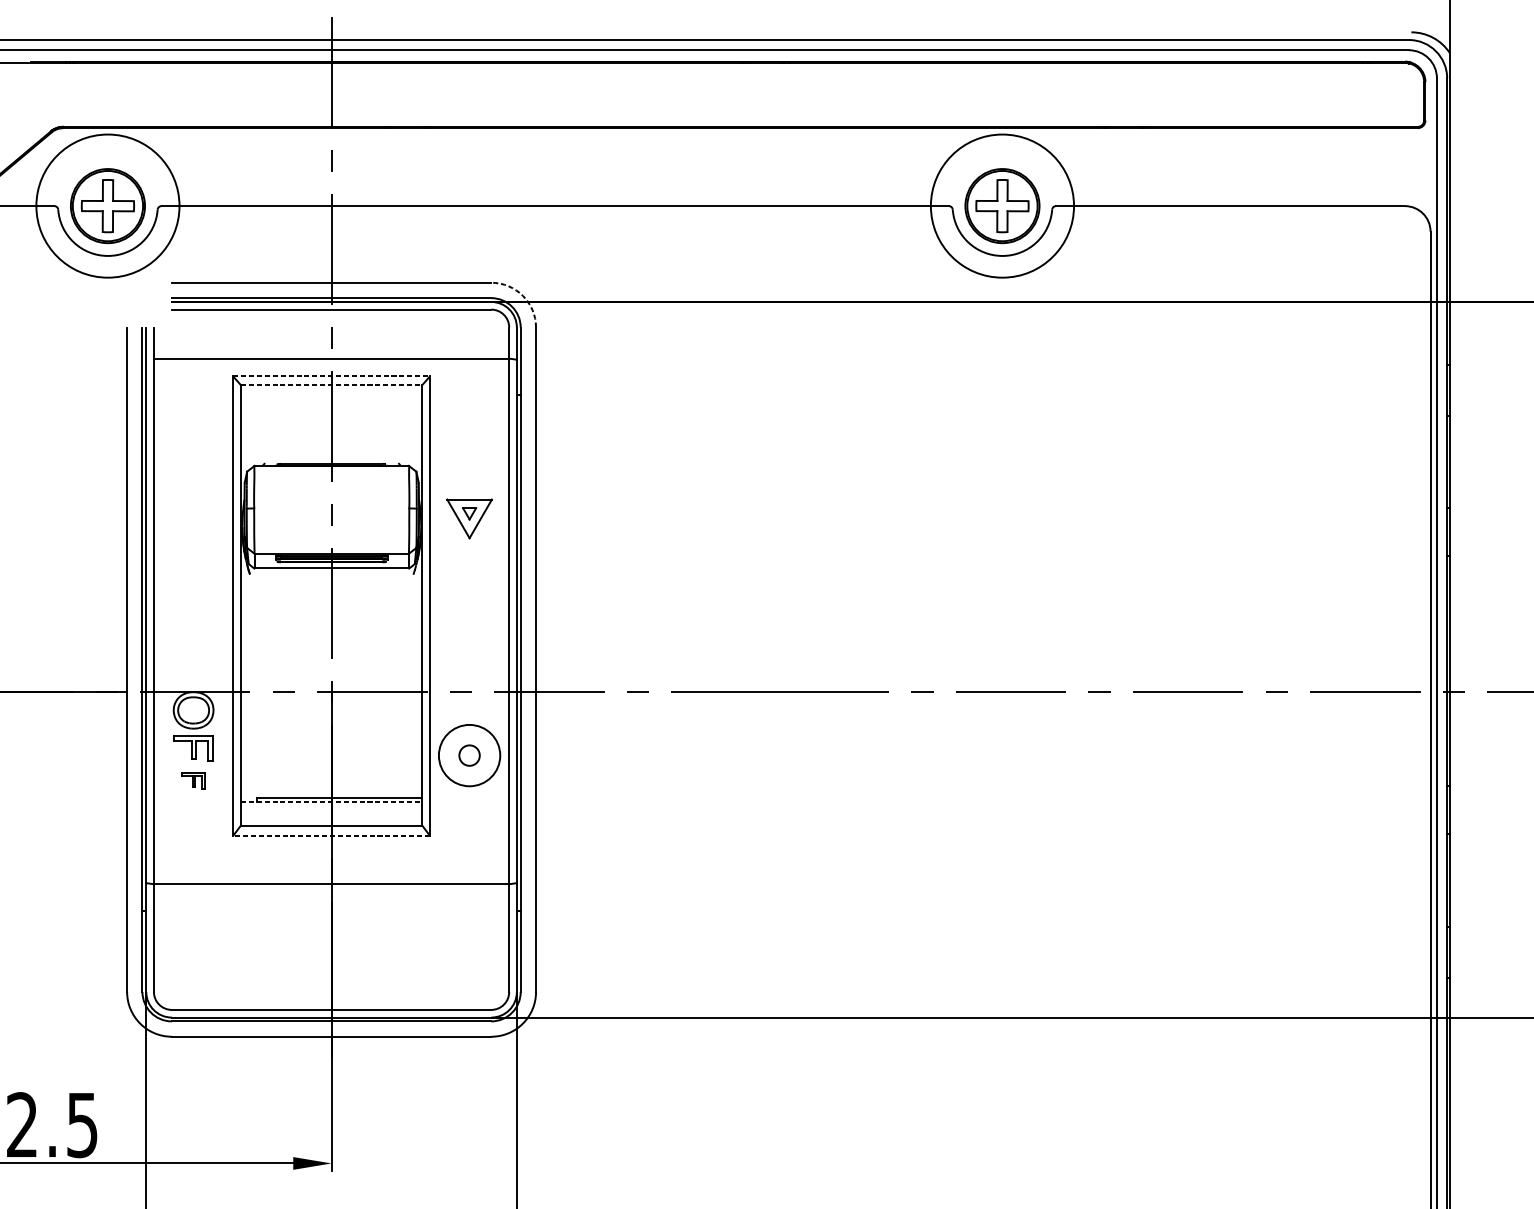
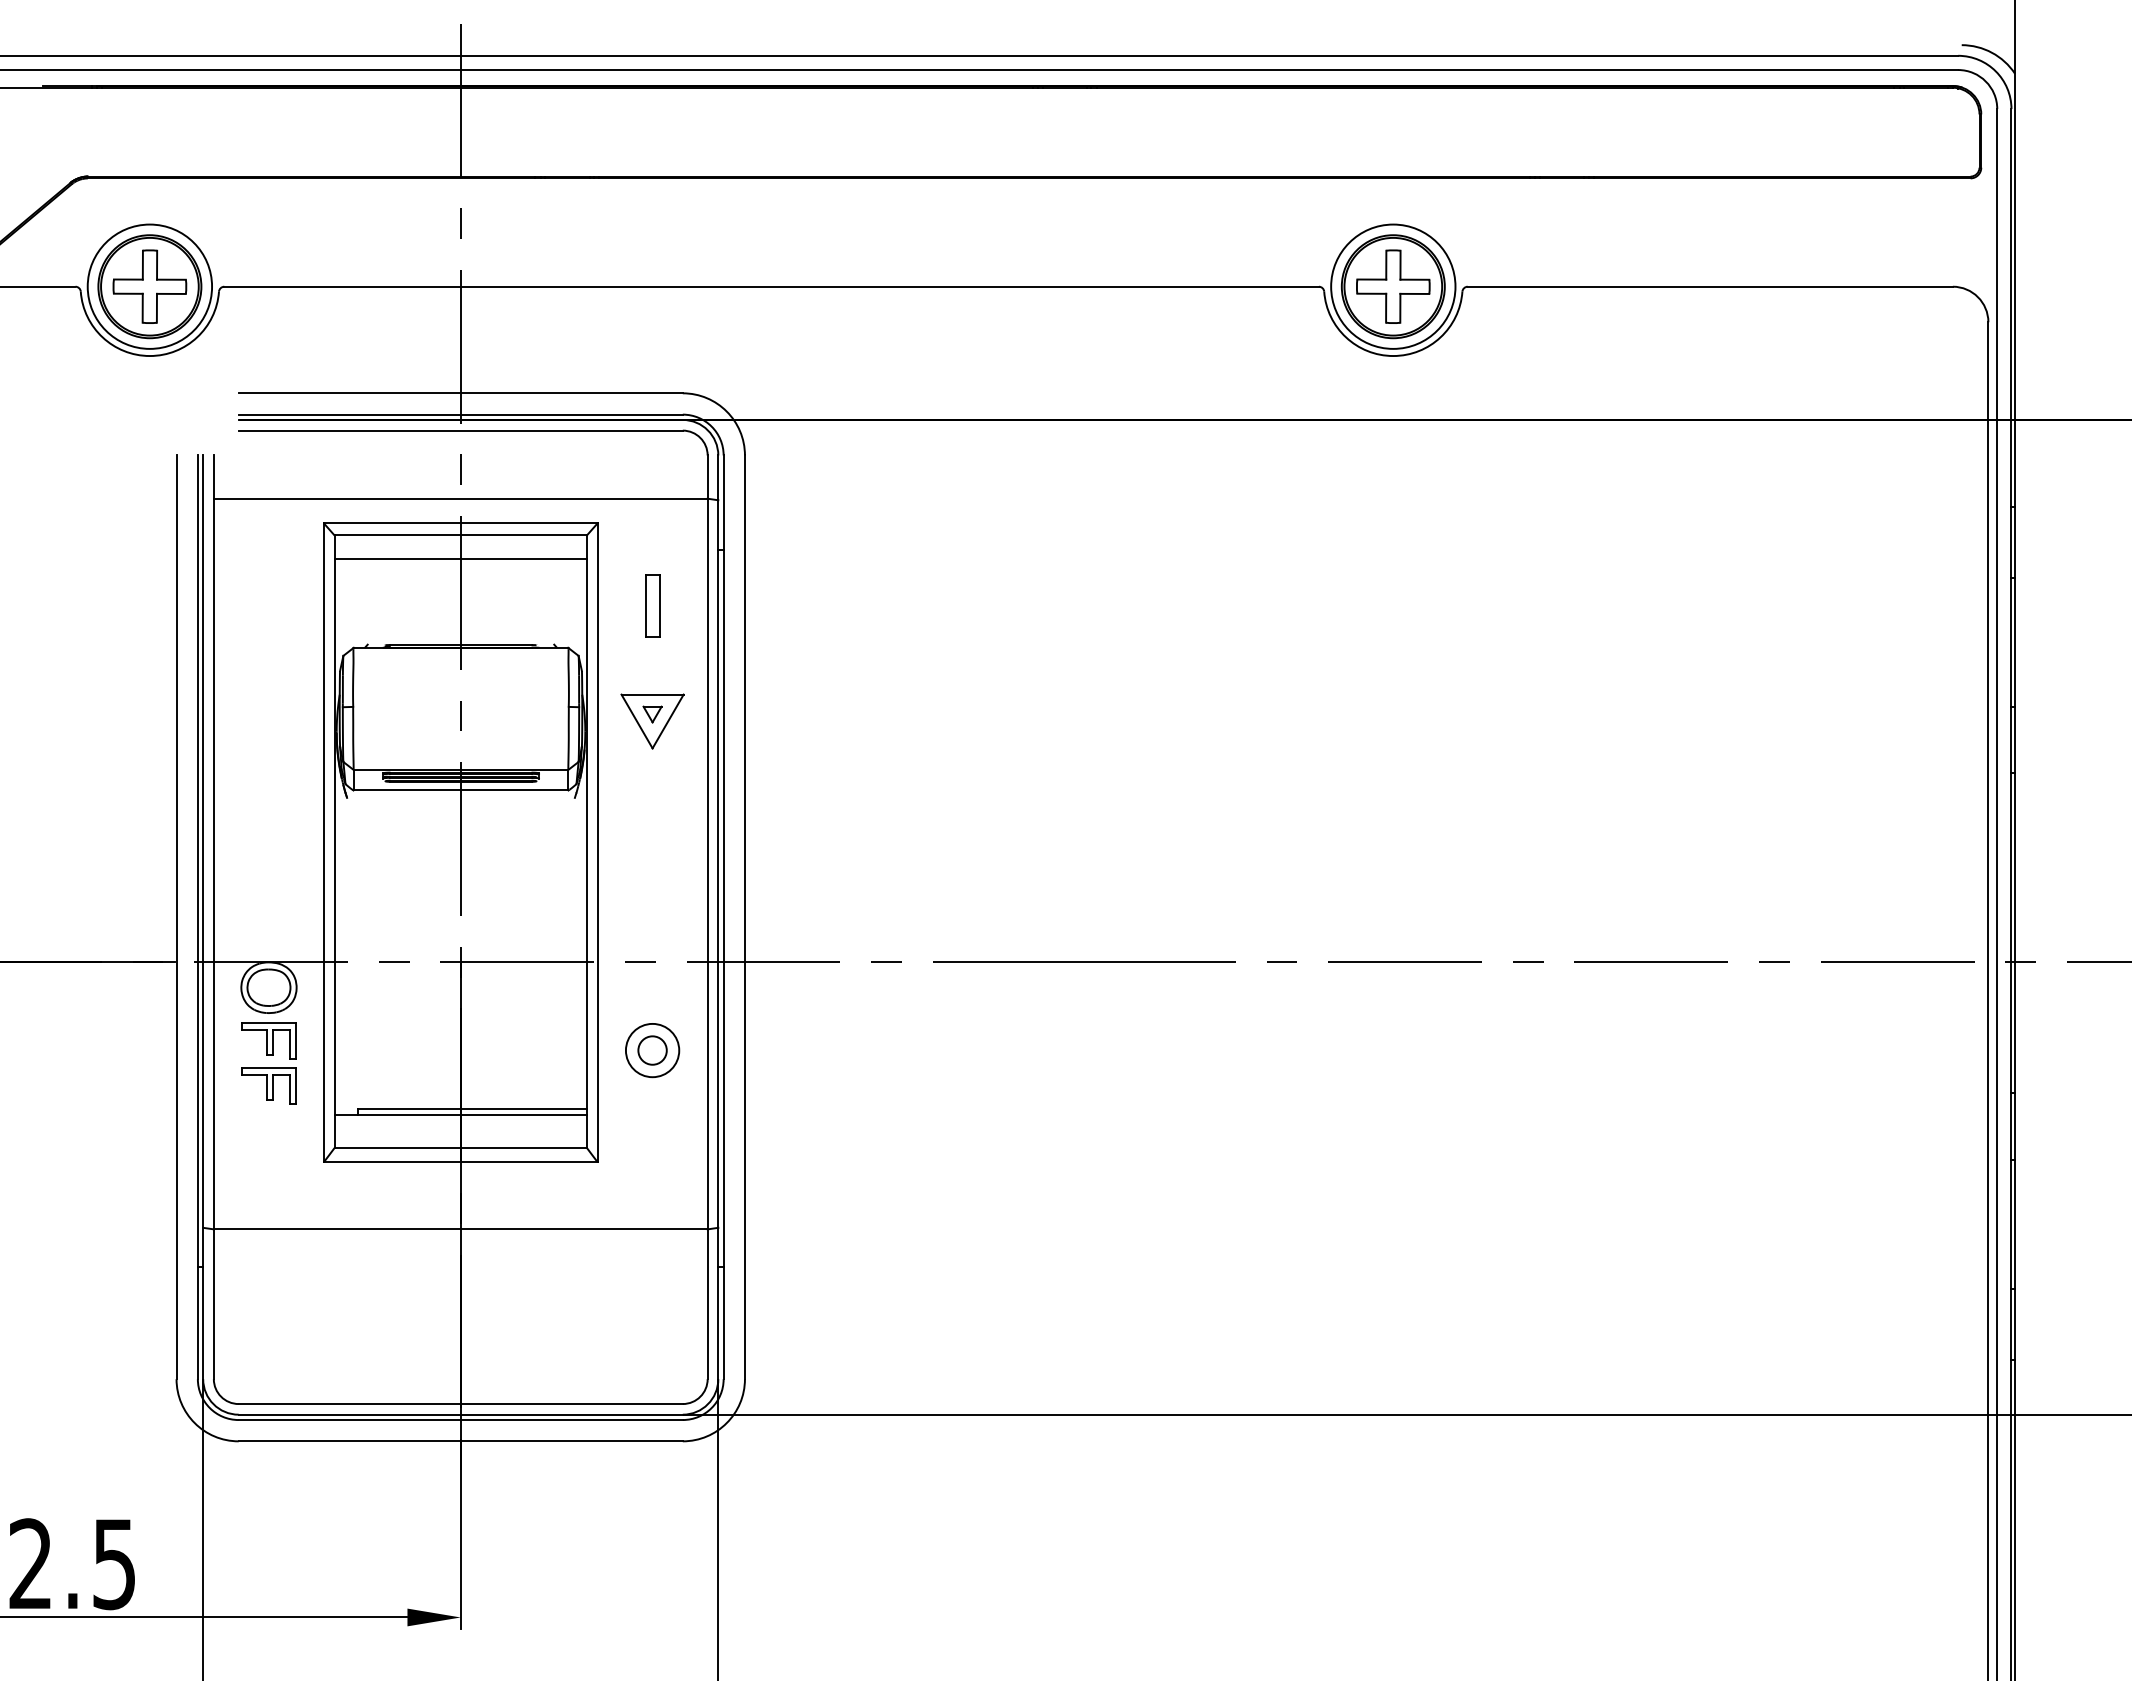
circle: (107, 205) -> (149, 286), size x0.62
circle: (1002, 205) -> (1393, 286), size x0.62
arc: (522, 295) -> (726, 411), dashed -> solid
line: (331, 376) -> (460, 523), dashed -> solid
line: (332, 385) -> (461, 535), dashed -> solid
line: (331, 401) -> (460, 558), added
part: (469, 435) -> (652, 605), added
circle: (469, 755) -> (652, 1050), size x0.62
part: (193, 780) -> (268, 1085), size x1.67
line: (332, 801) -> (461, 1114), dashed -> solid
line: (331, 836) -> (460, 1162), dashed -> solid

